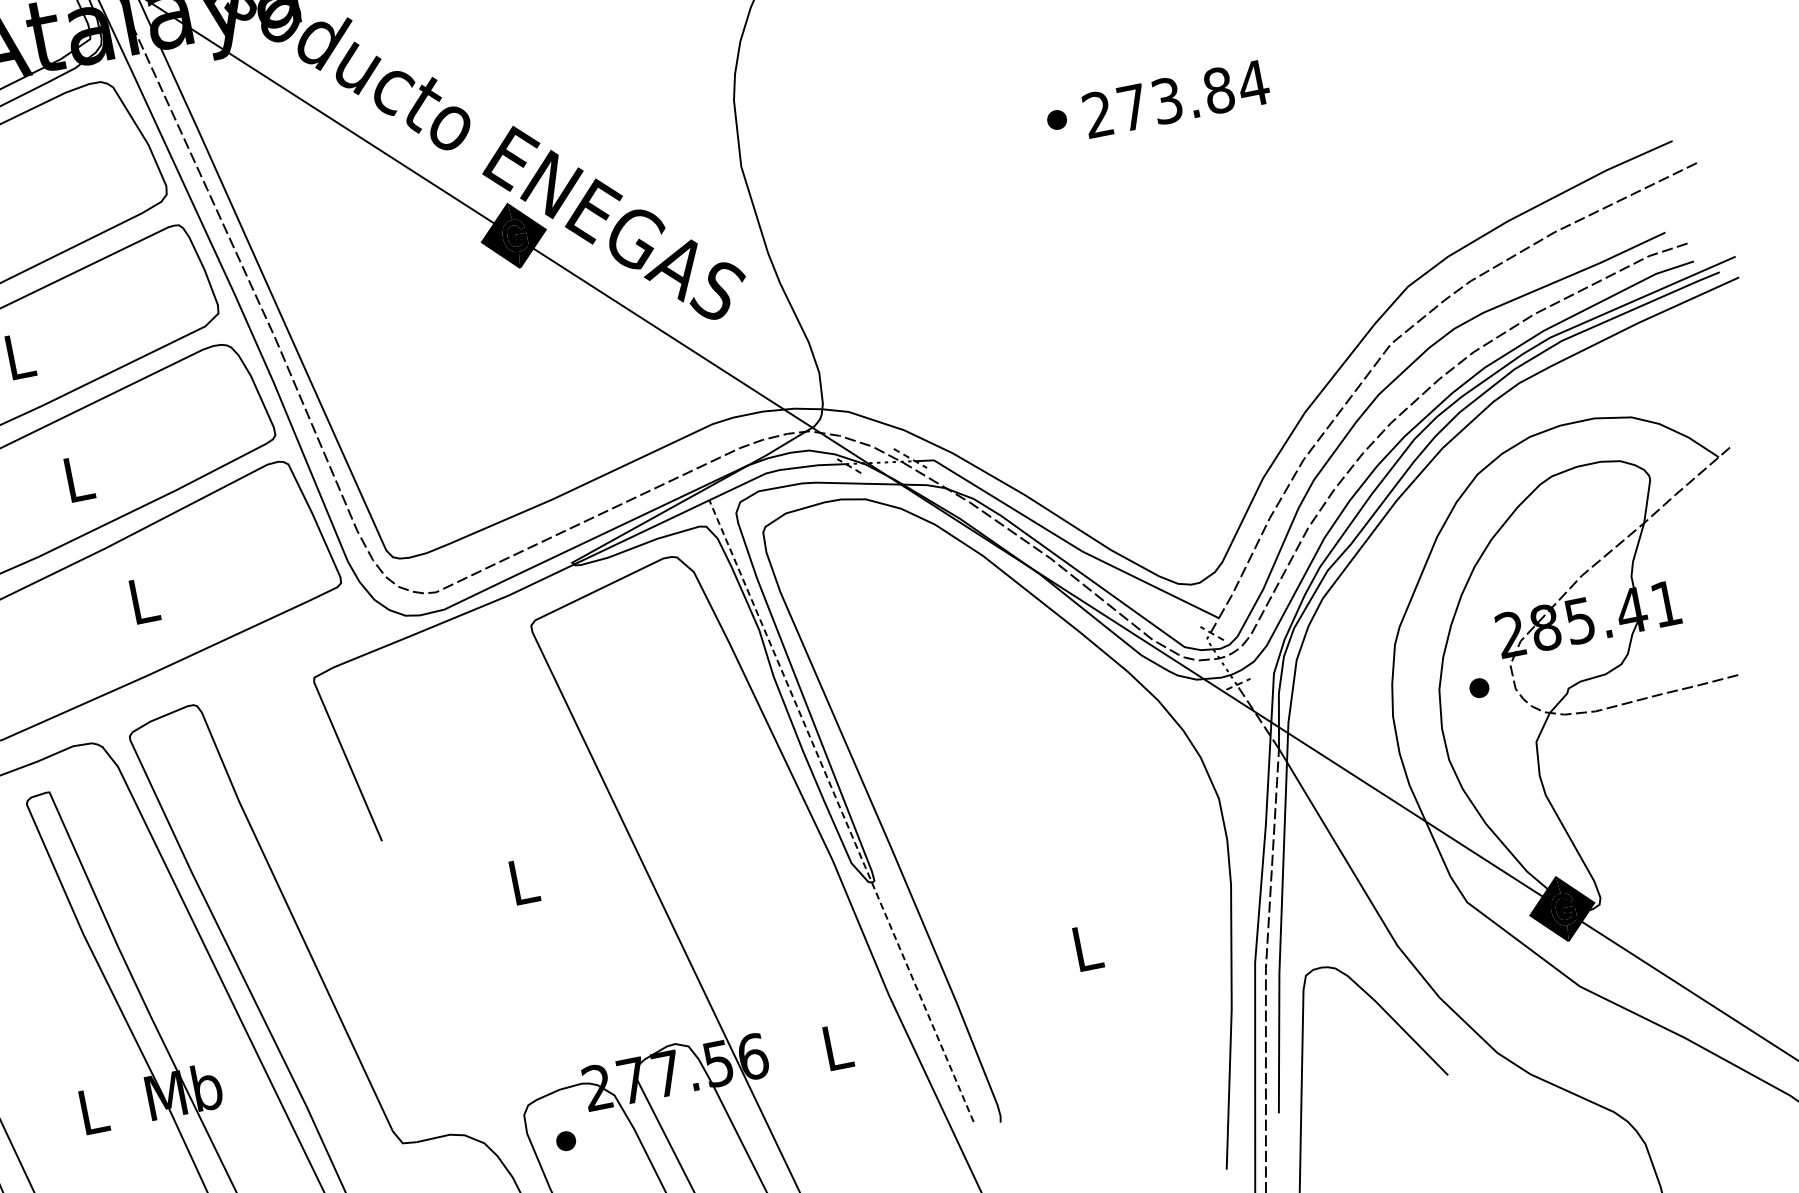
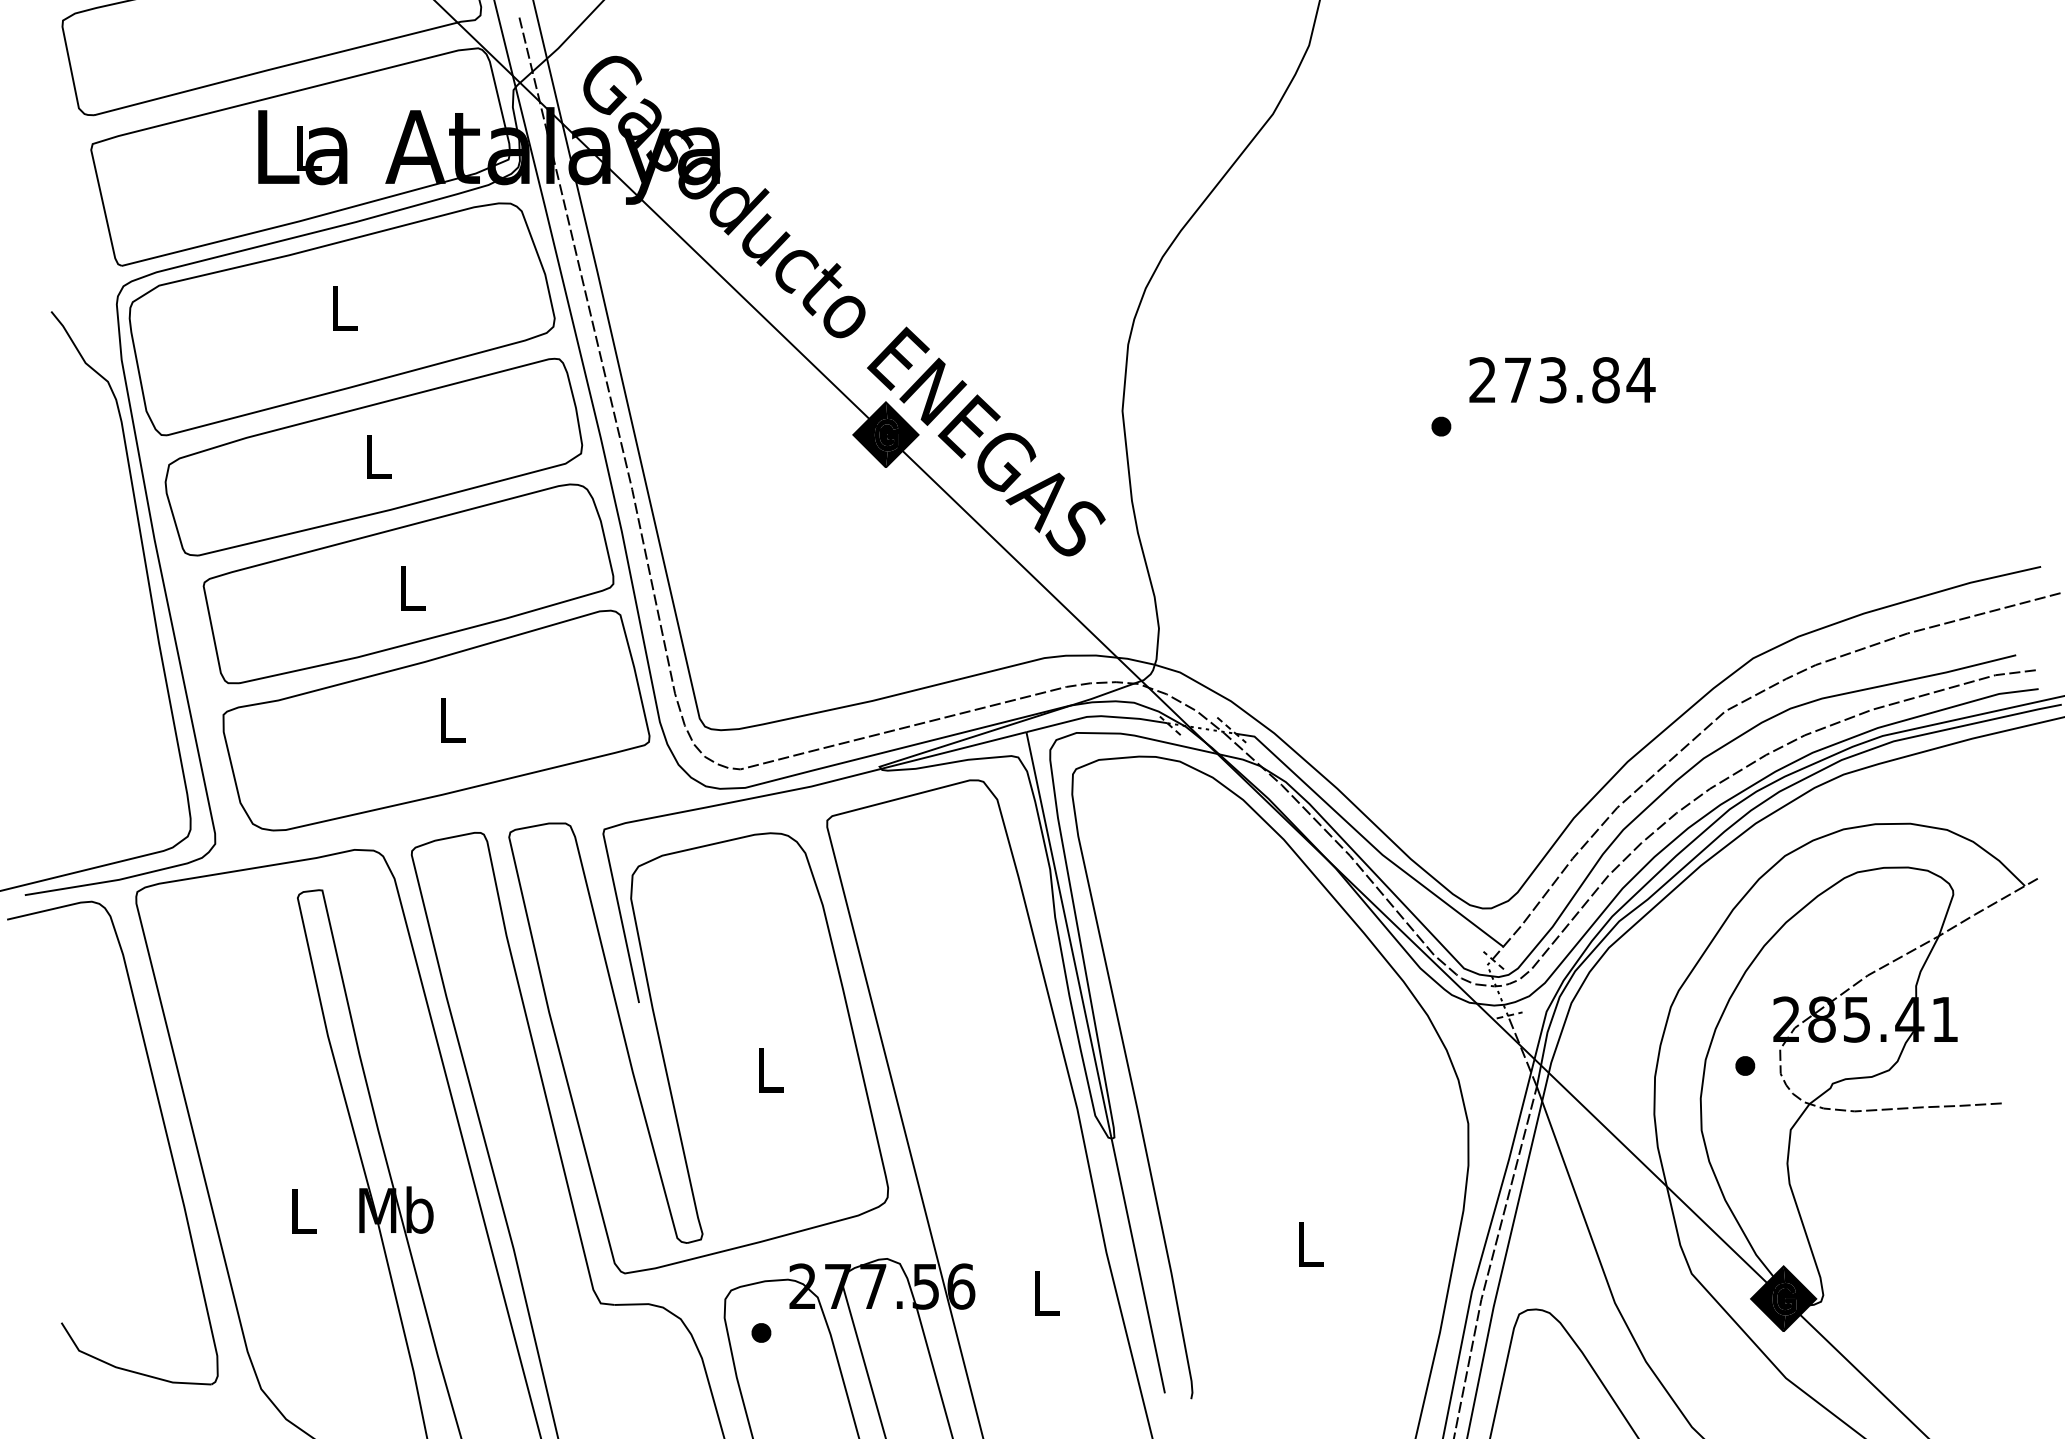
text: (1176, 99) -> (1562, 380), moved
line: (841, 810) -> (1095, 1062), dashed -> solid
part: (449, 874) -> (698, 1048), added

